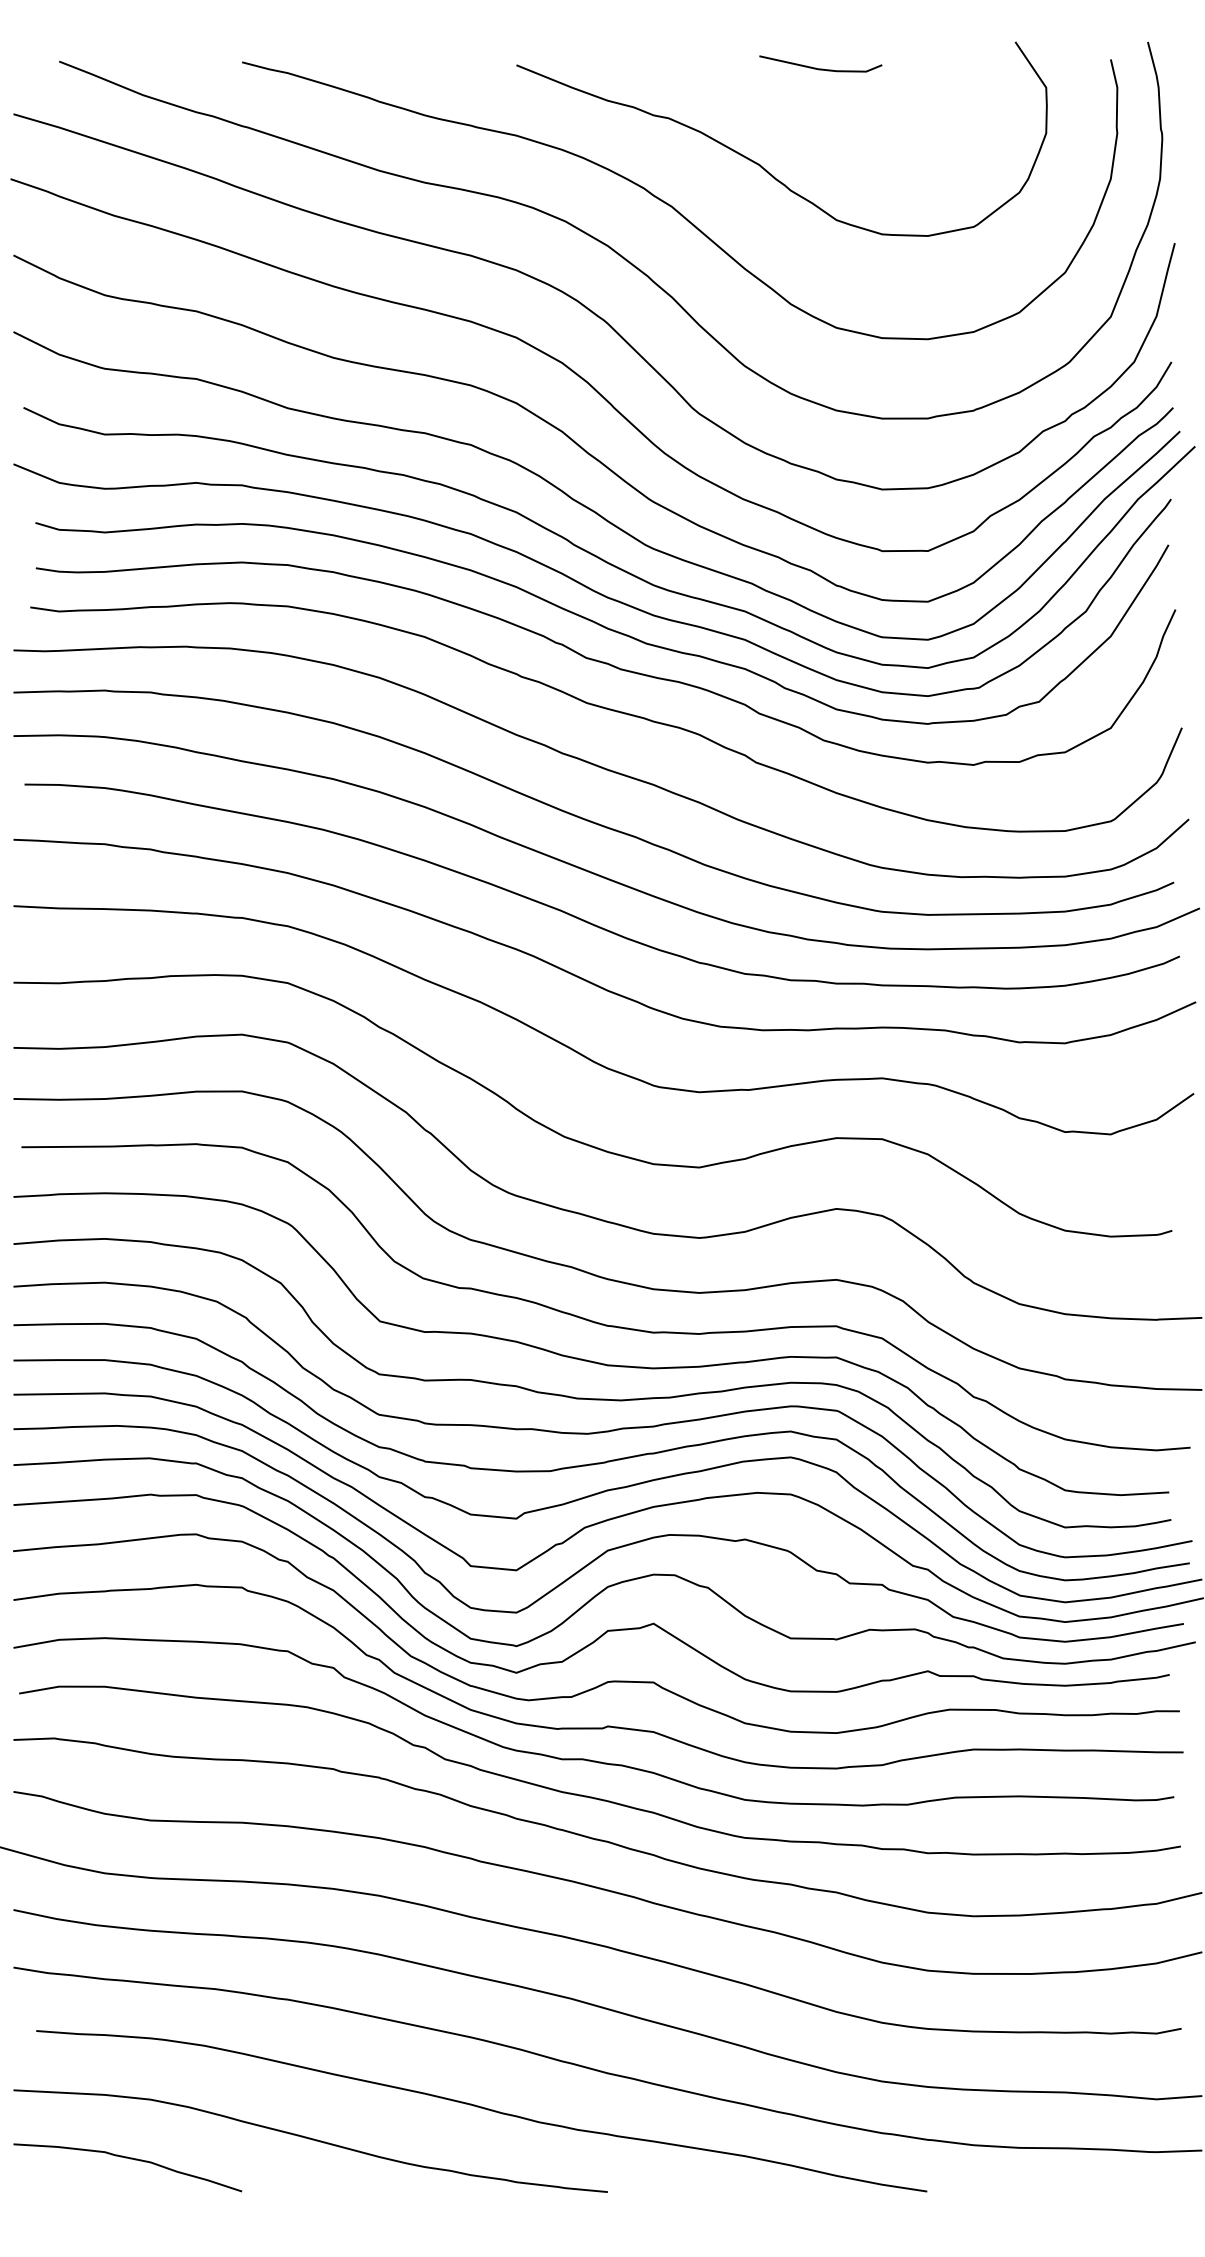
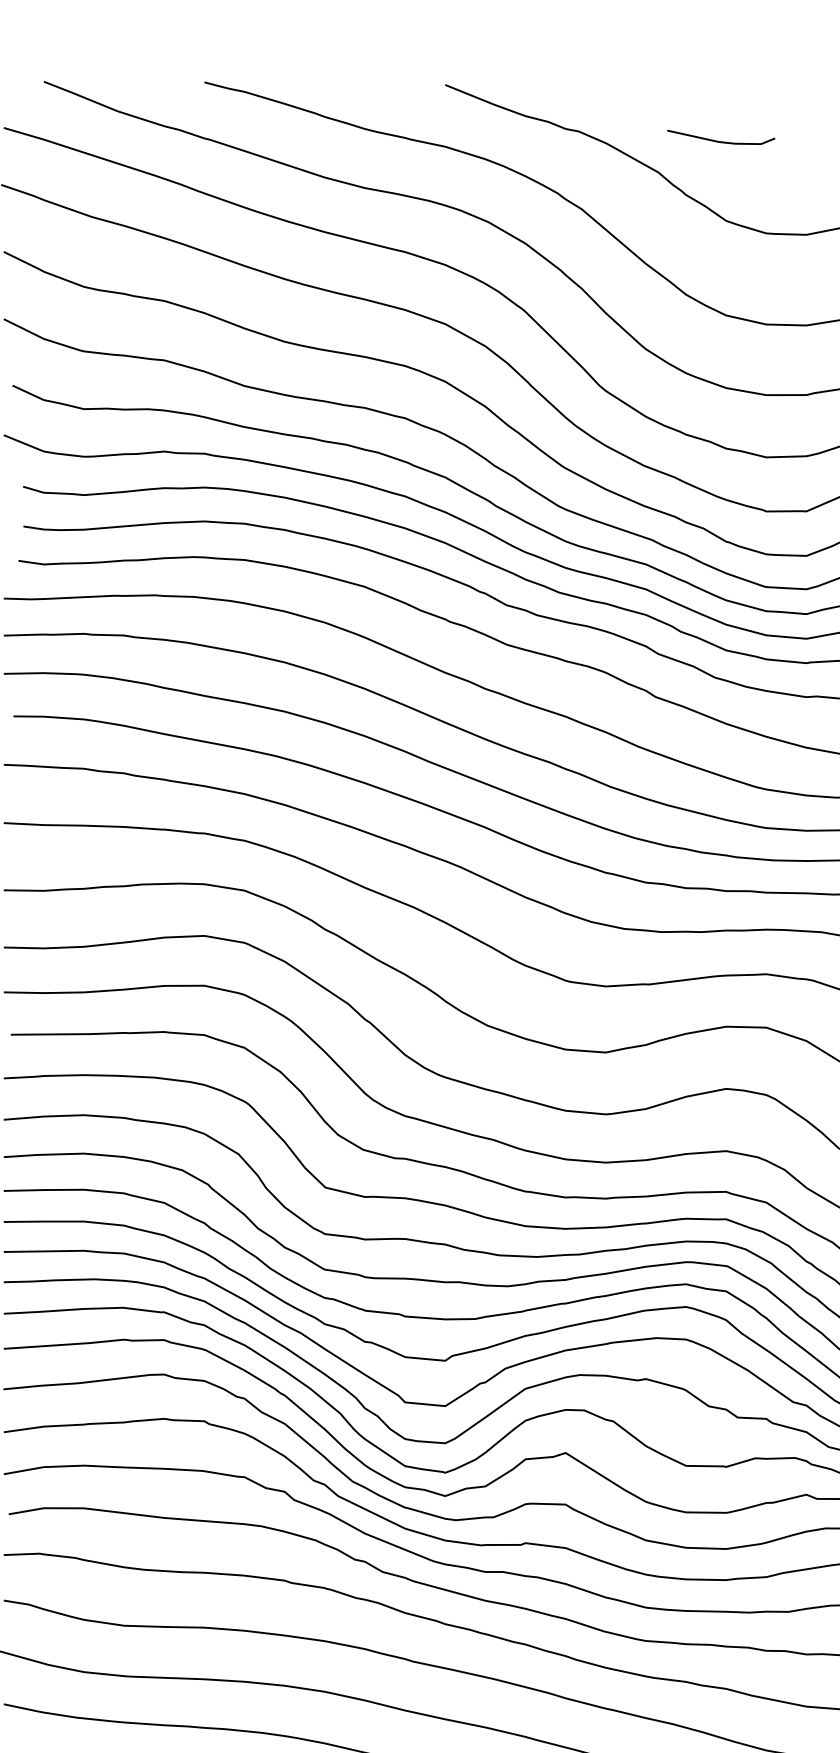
line: (820, 68) -> (720, 141), moved

